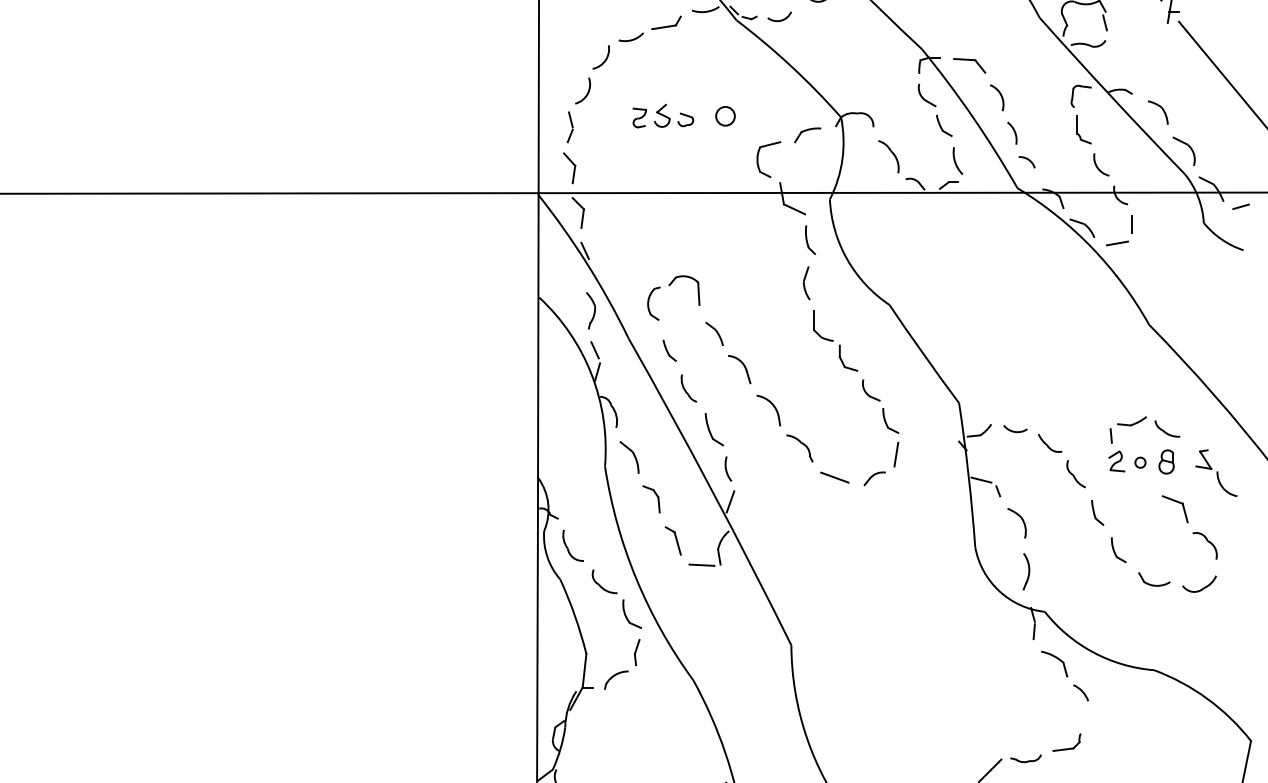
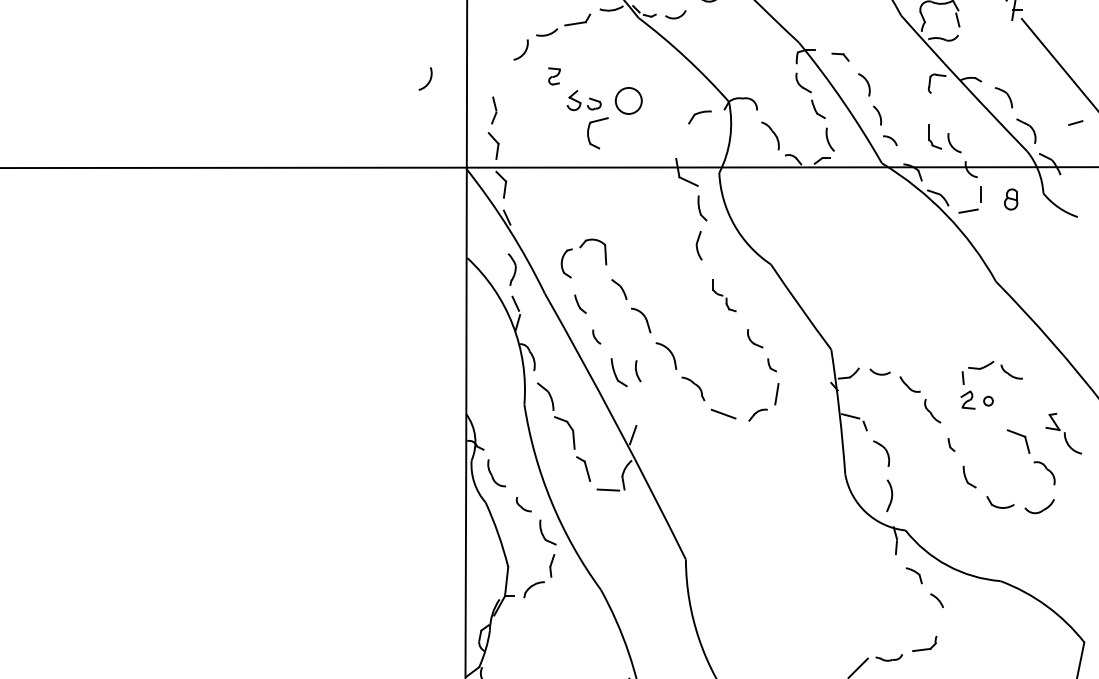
part: (969, 65) -> (840, 56), size x0.6
arc: (586, 93) -> (428, 81), moved
circle: (725, 115) -> (628, 100), size x1.6
part: (639, 117) -> (554, 75), moved
part: (1083, 129) -> (934, 136), moved
part: (758, 159) -> (588, 133), moved
line: (1240, 206) -> (1075, 122), moved
part: (835, 340) -> (724, 295), size x0.6
part: (688, 388) -> (596, 336), size x0.6
part: (890, 420) -> (771, 364), size x0.6
part: (1166, 461) -> (1011, 199), moved
arc: (726, 468) -> (636, 370), moved
part: (1216, 472) -> (1063, 433), moved
part: (651, 499) -> (564, 433), size x1.4
part: (1097, 512) -> (951, 444), size x0.6
part: (604, 581) -> (523, 504), size x0.7
part: (1054, 663) -> (913, 575), size x0.7

